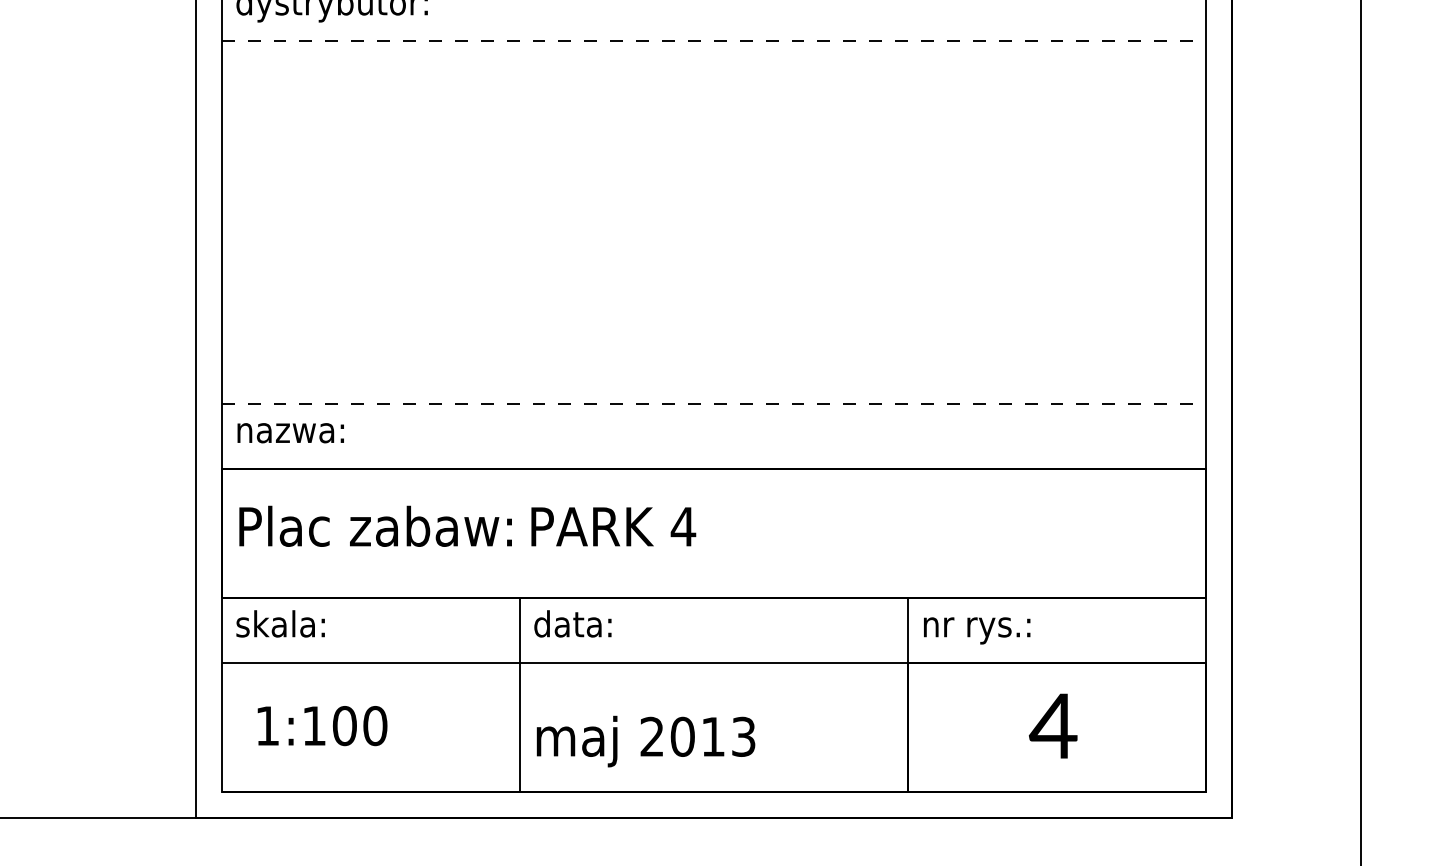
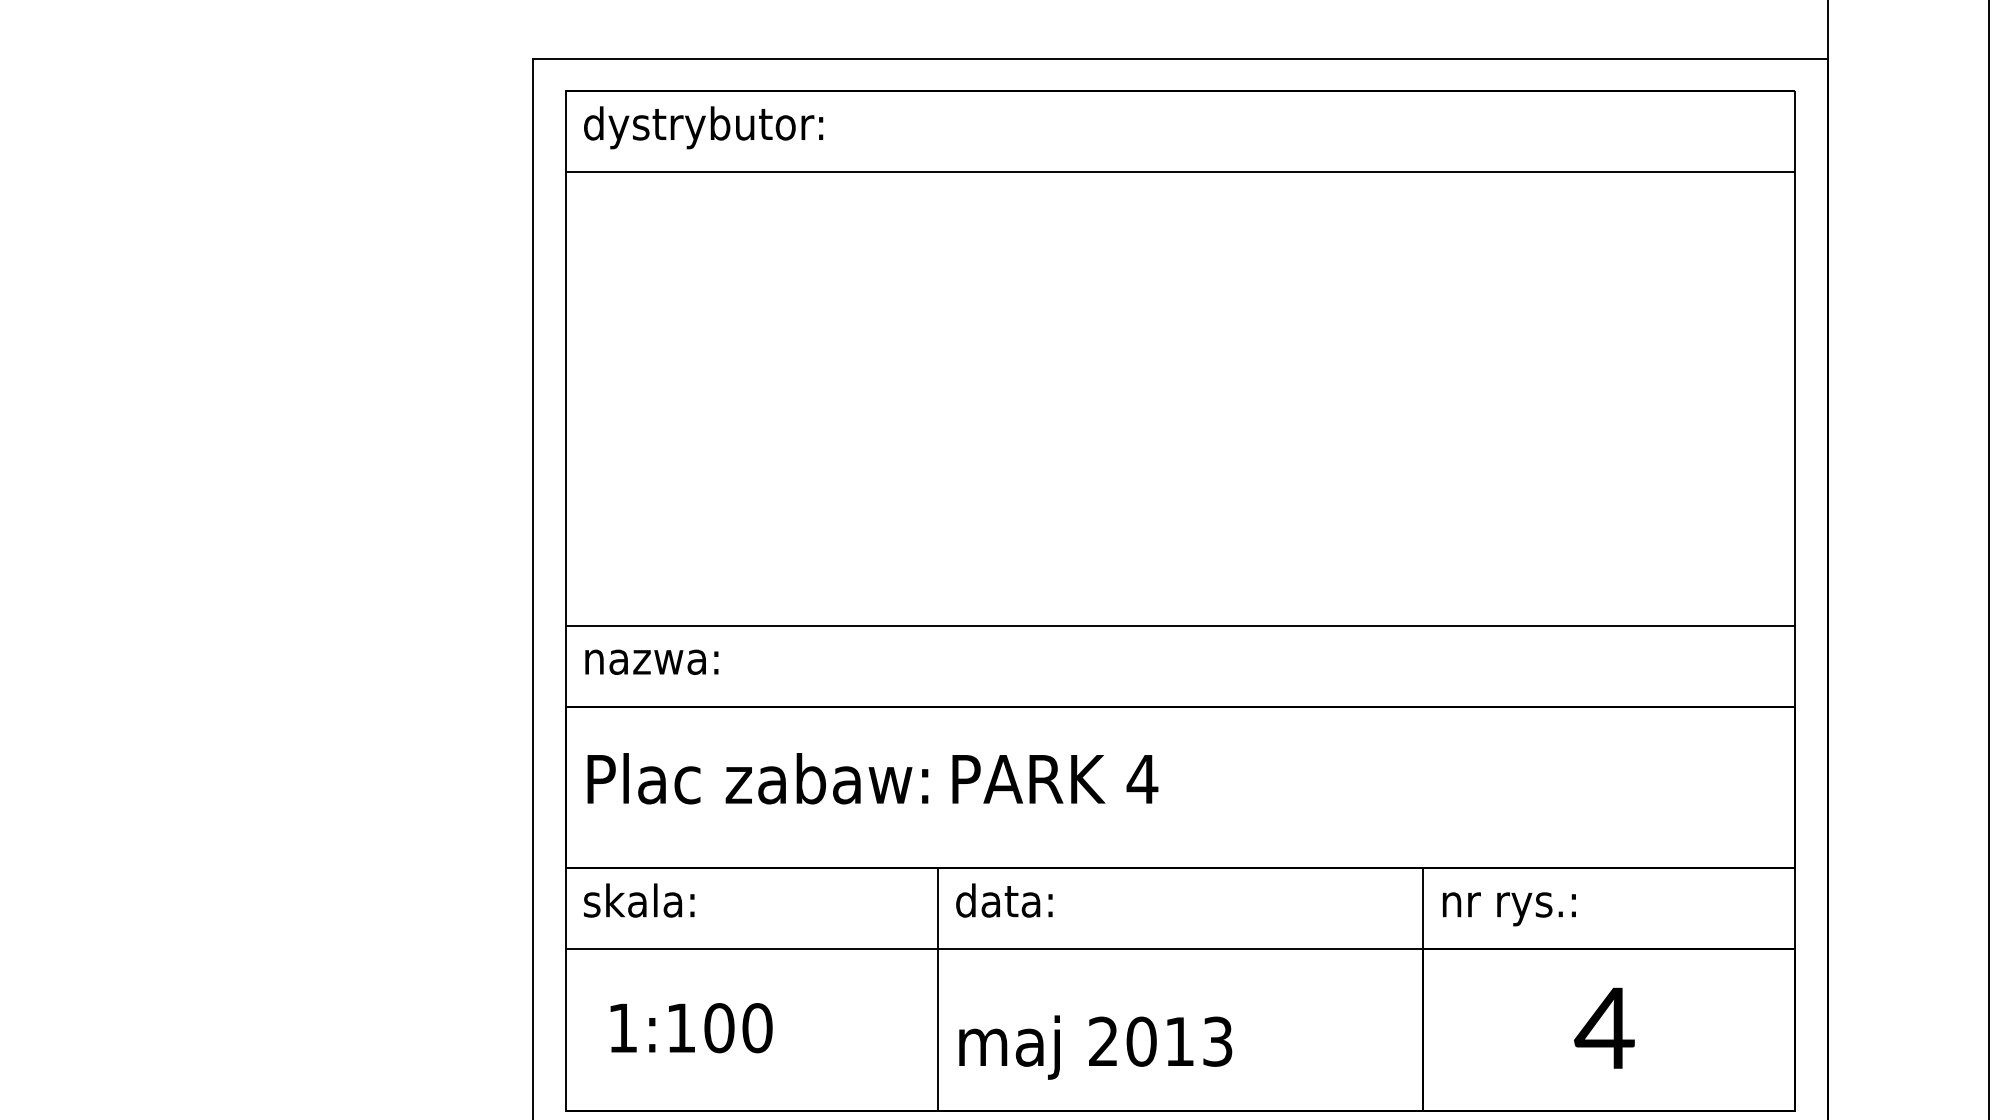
line: (713, 41) -> (1180, 172), dashed -> solid
line: (713, 403) -> (1180, 625), dashed -> solid

